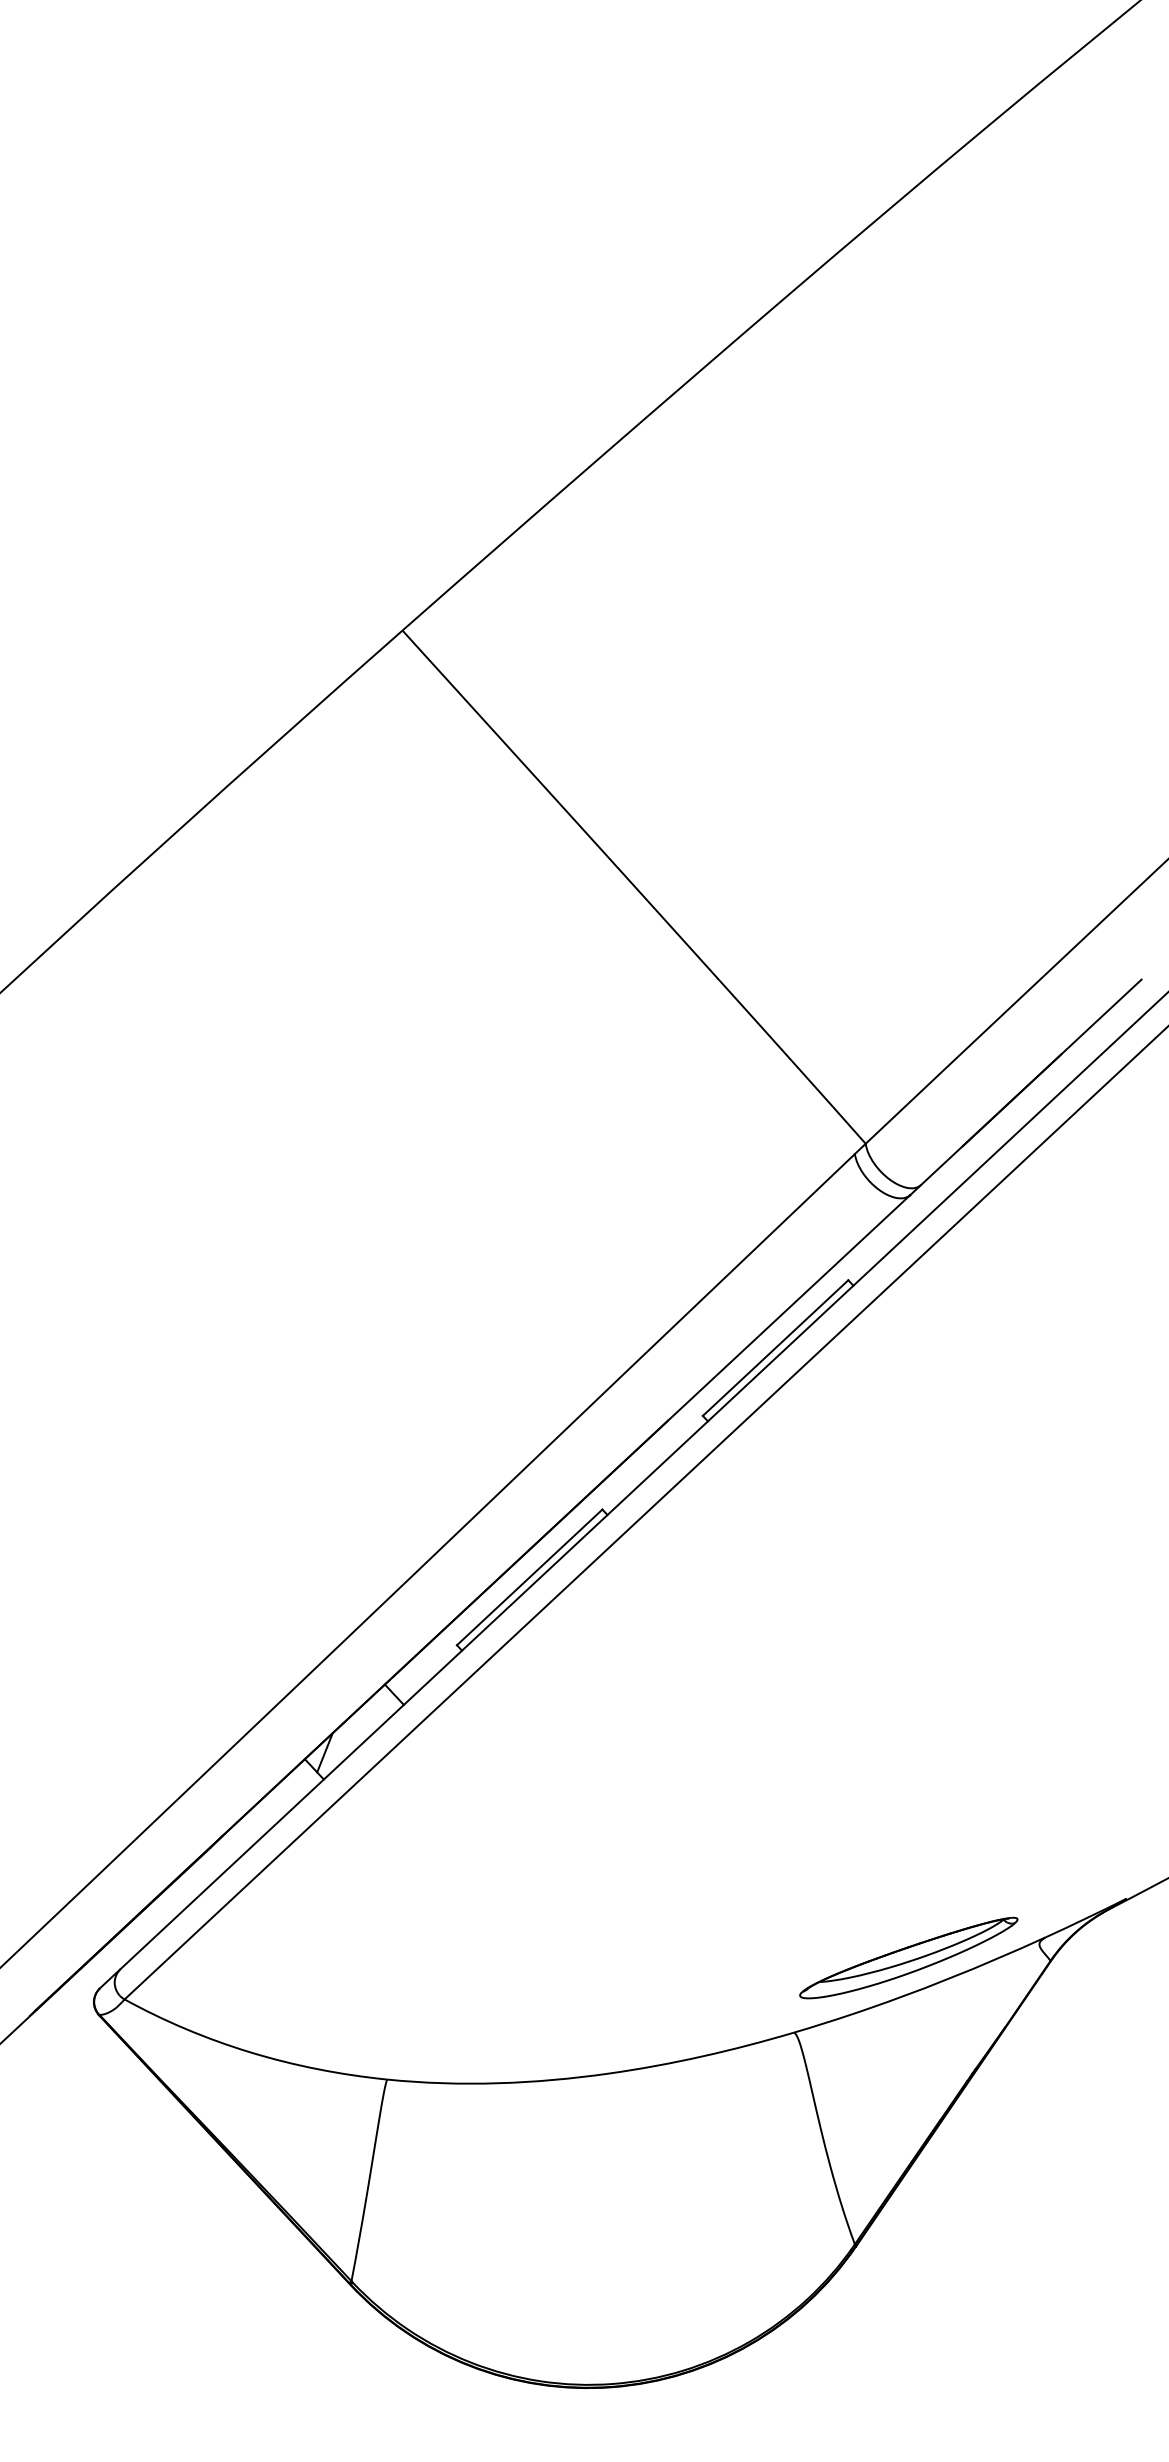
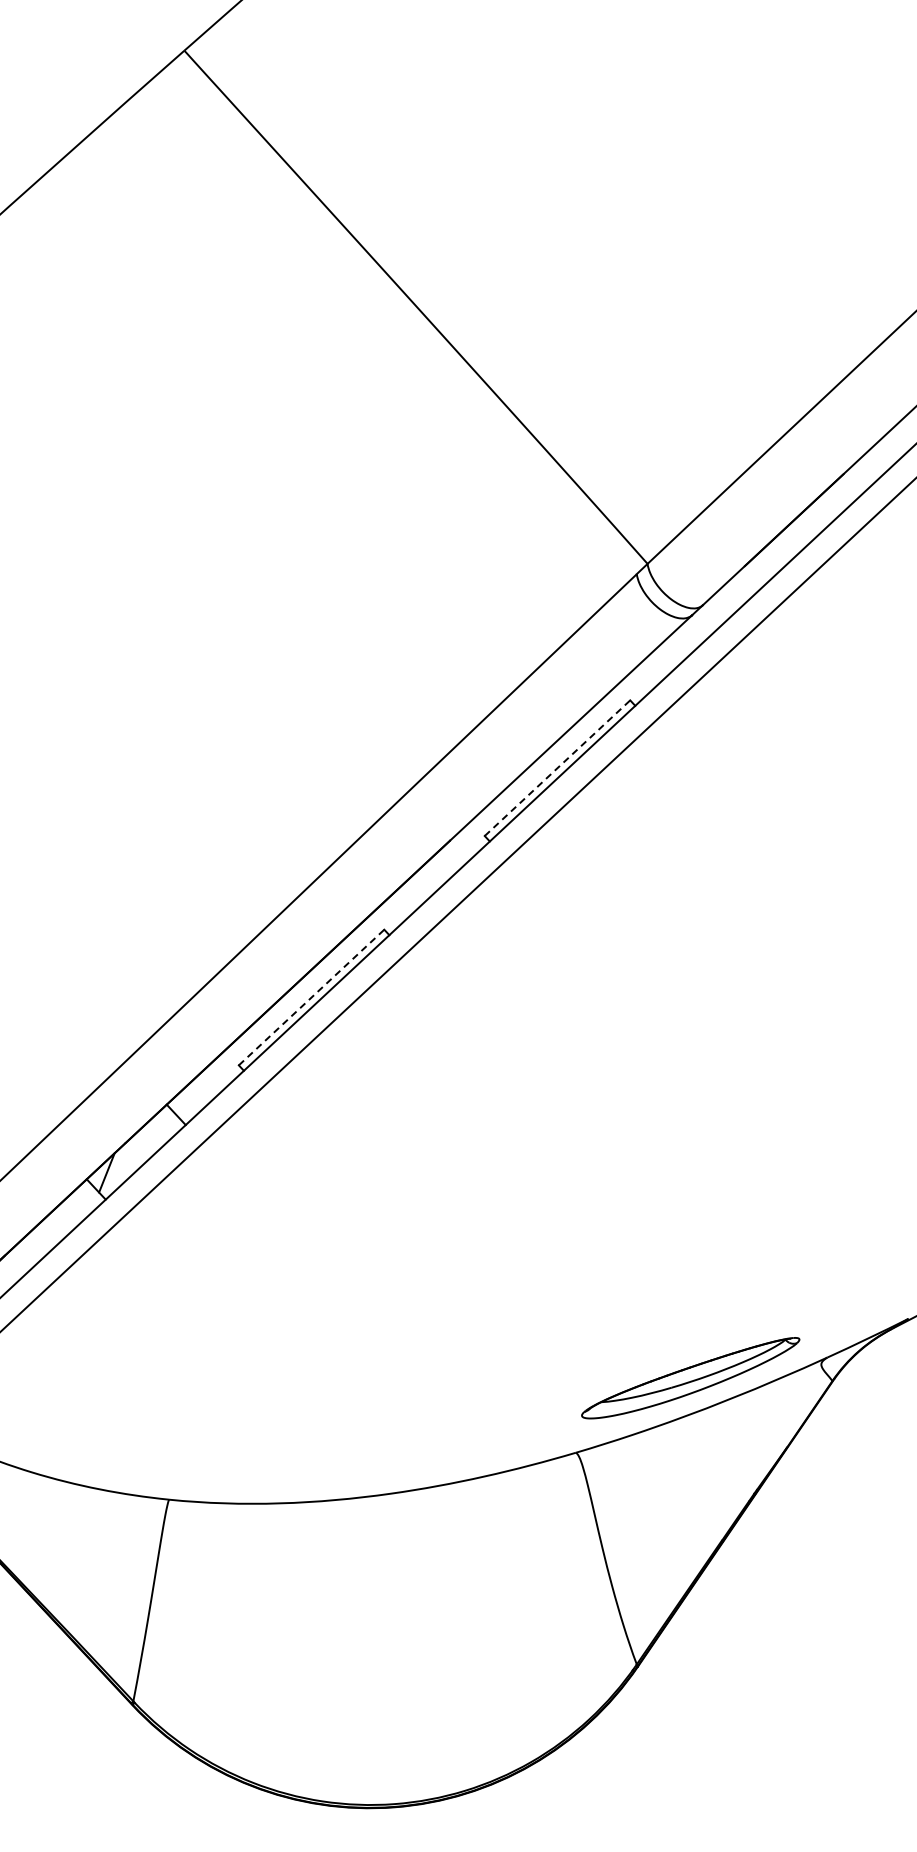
line: (775, 1347) -> (557, 767), solid -> dashed
line: (530, 1577) -> (312, 997), solid -> dashed

